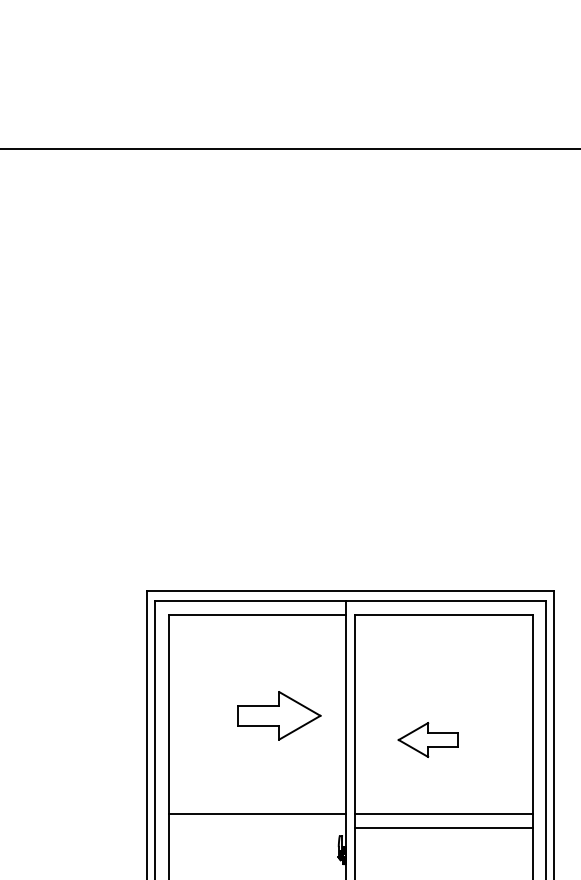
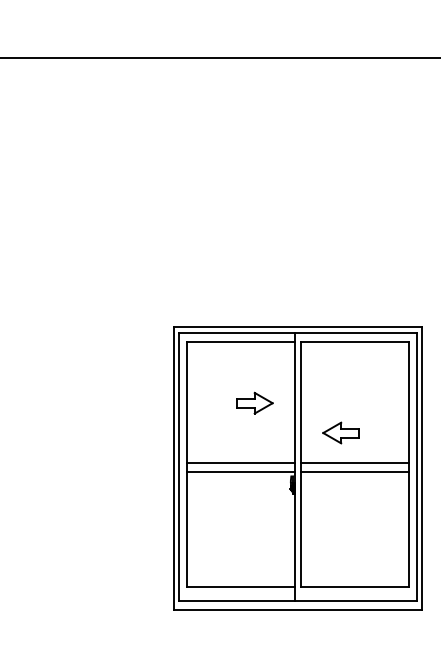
part: (279, 714) -> (254, 402), size x0.71
part: (427, 739) -> (340, 432), moved
line: (256, 827) -> (240, 471), added

